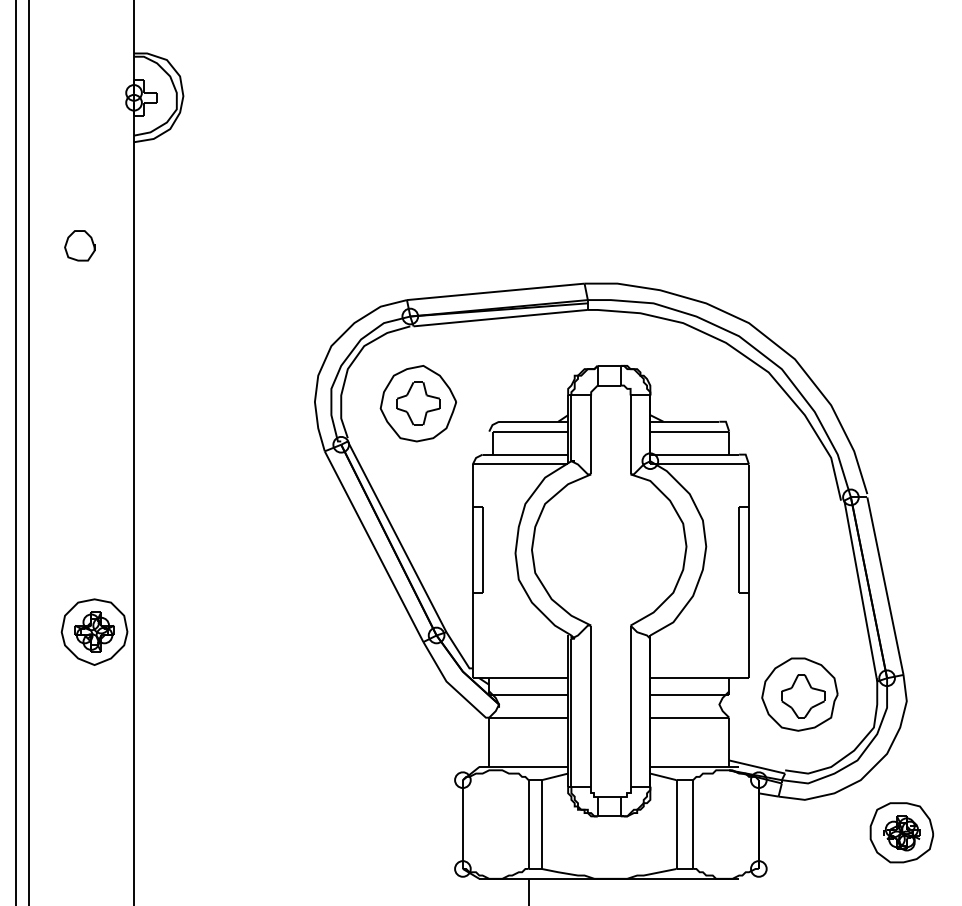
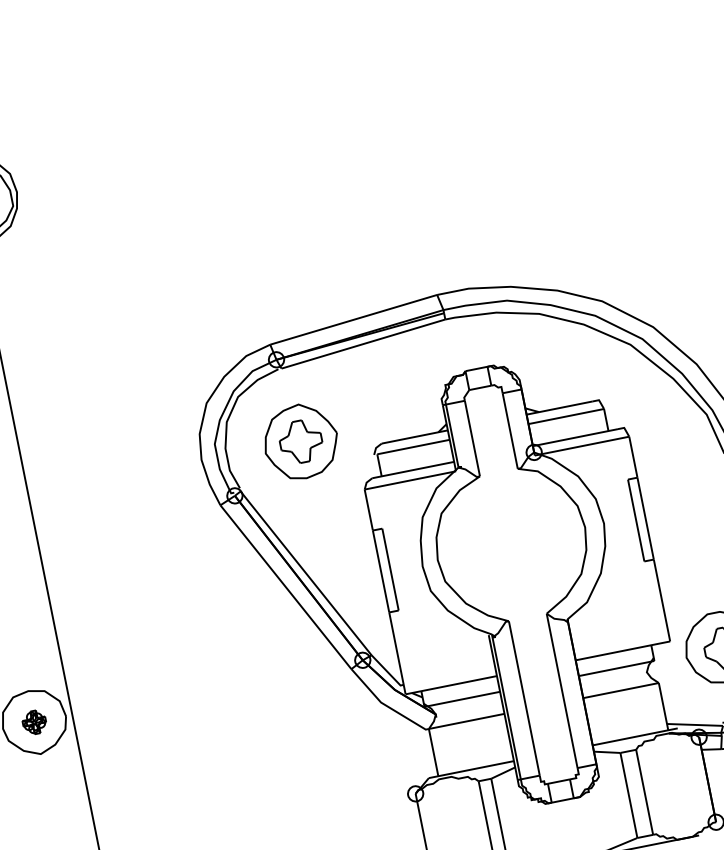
part: (94, 631) -> (34, 721), size x0.6

